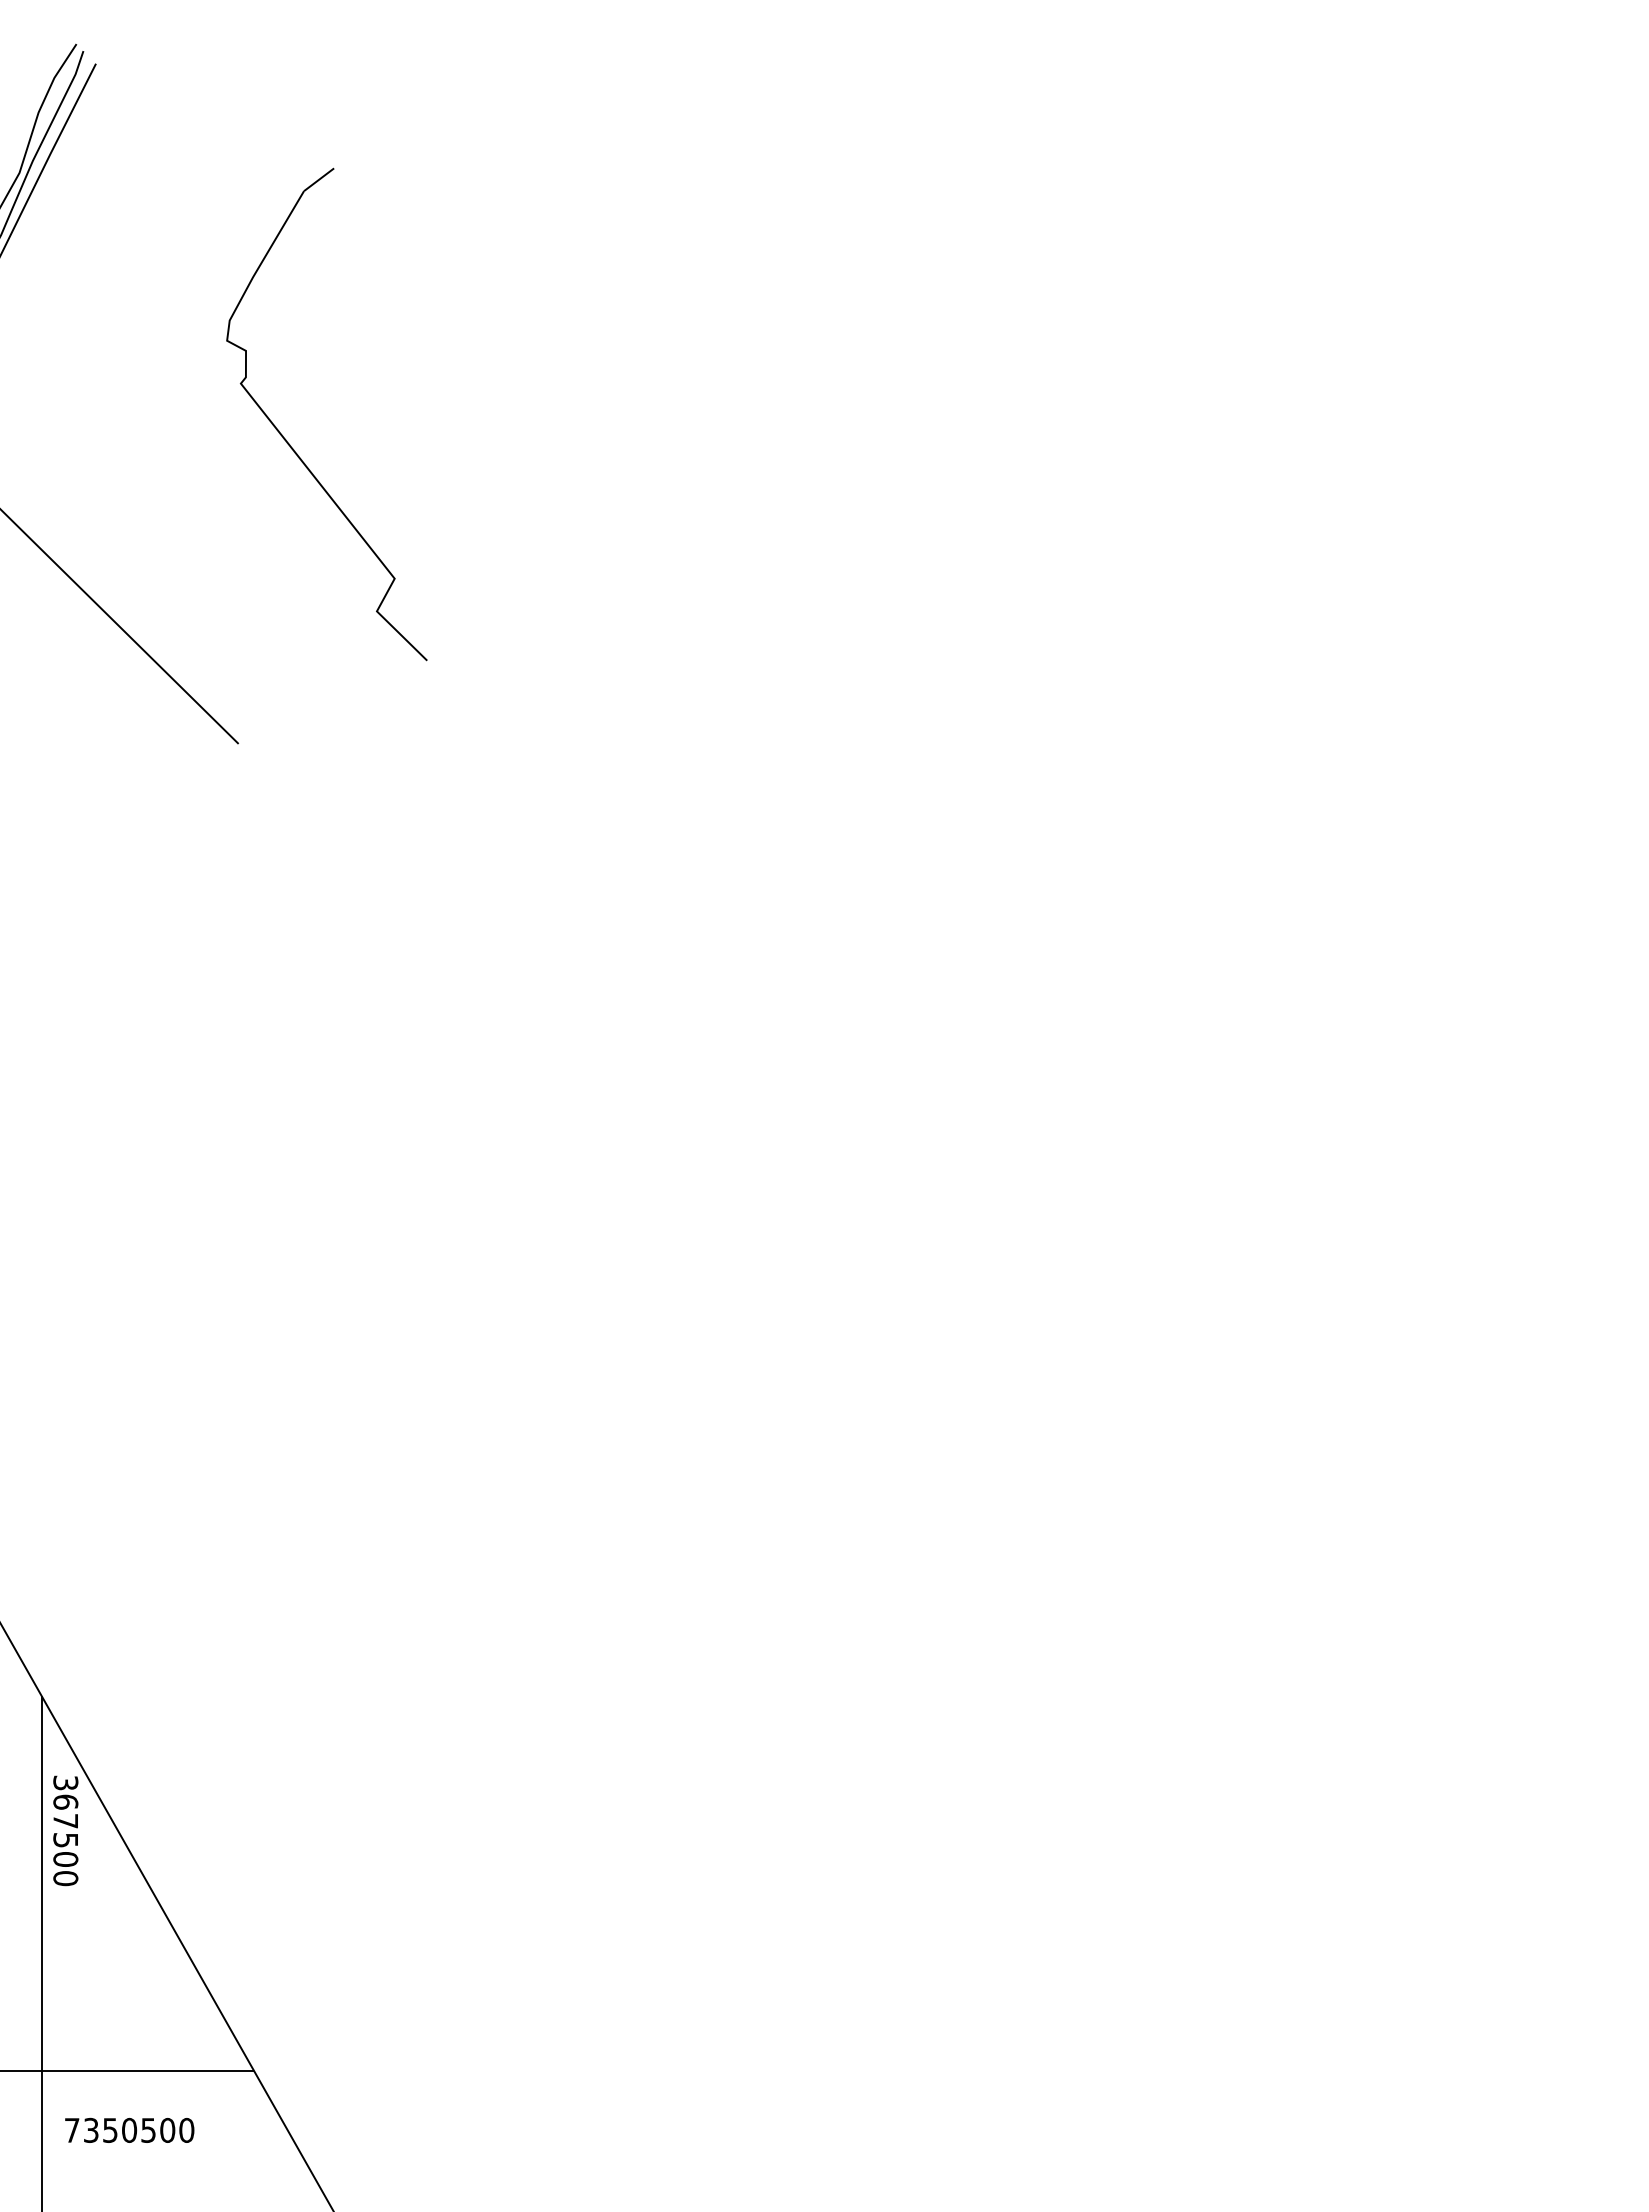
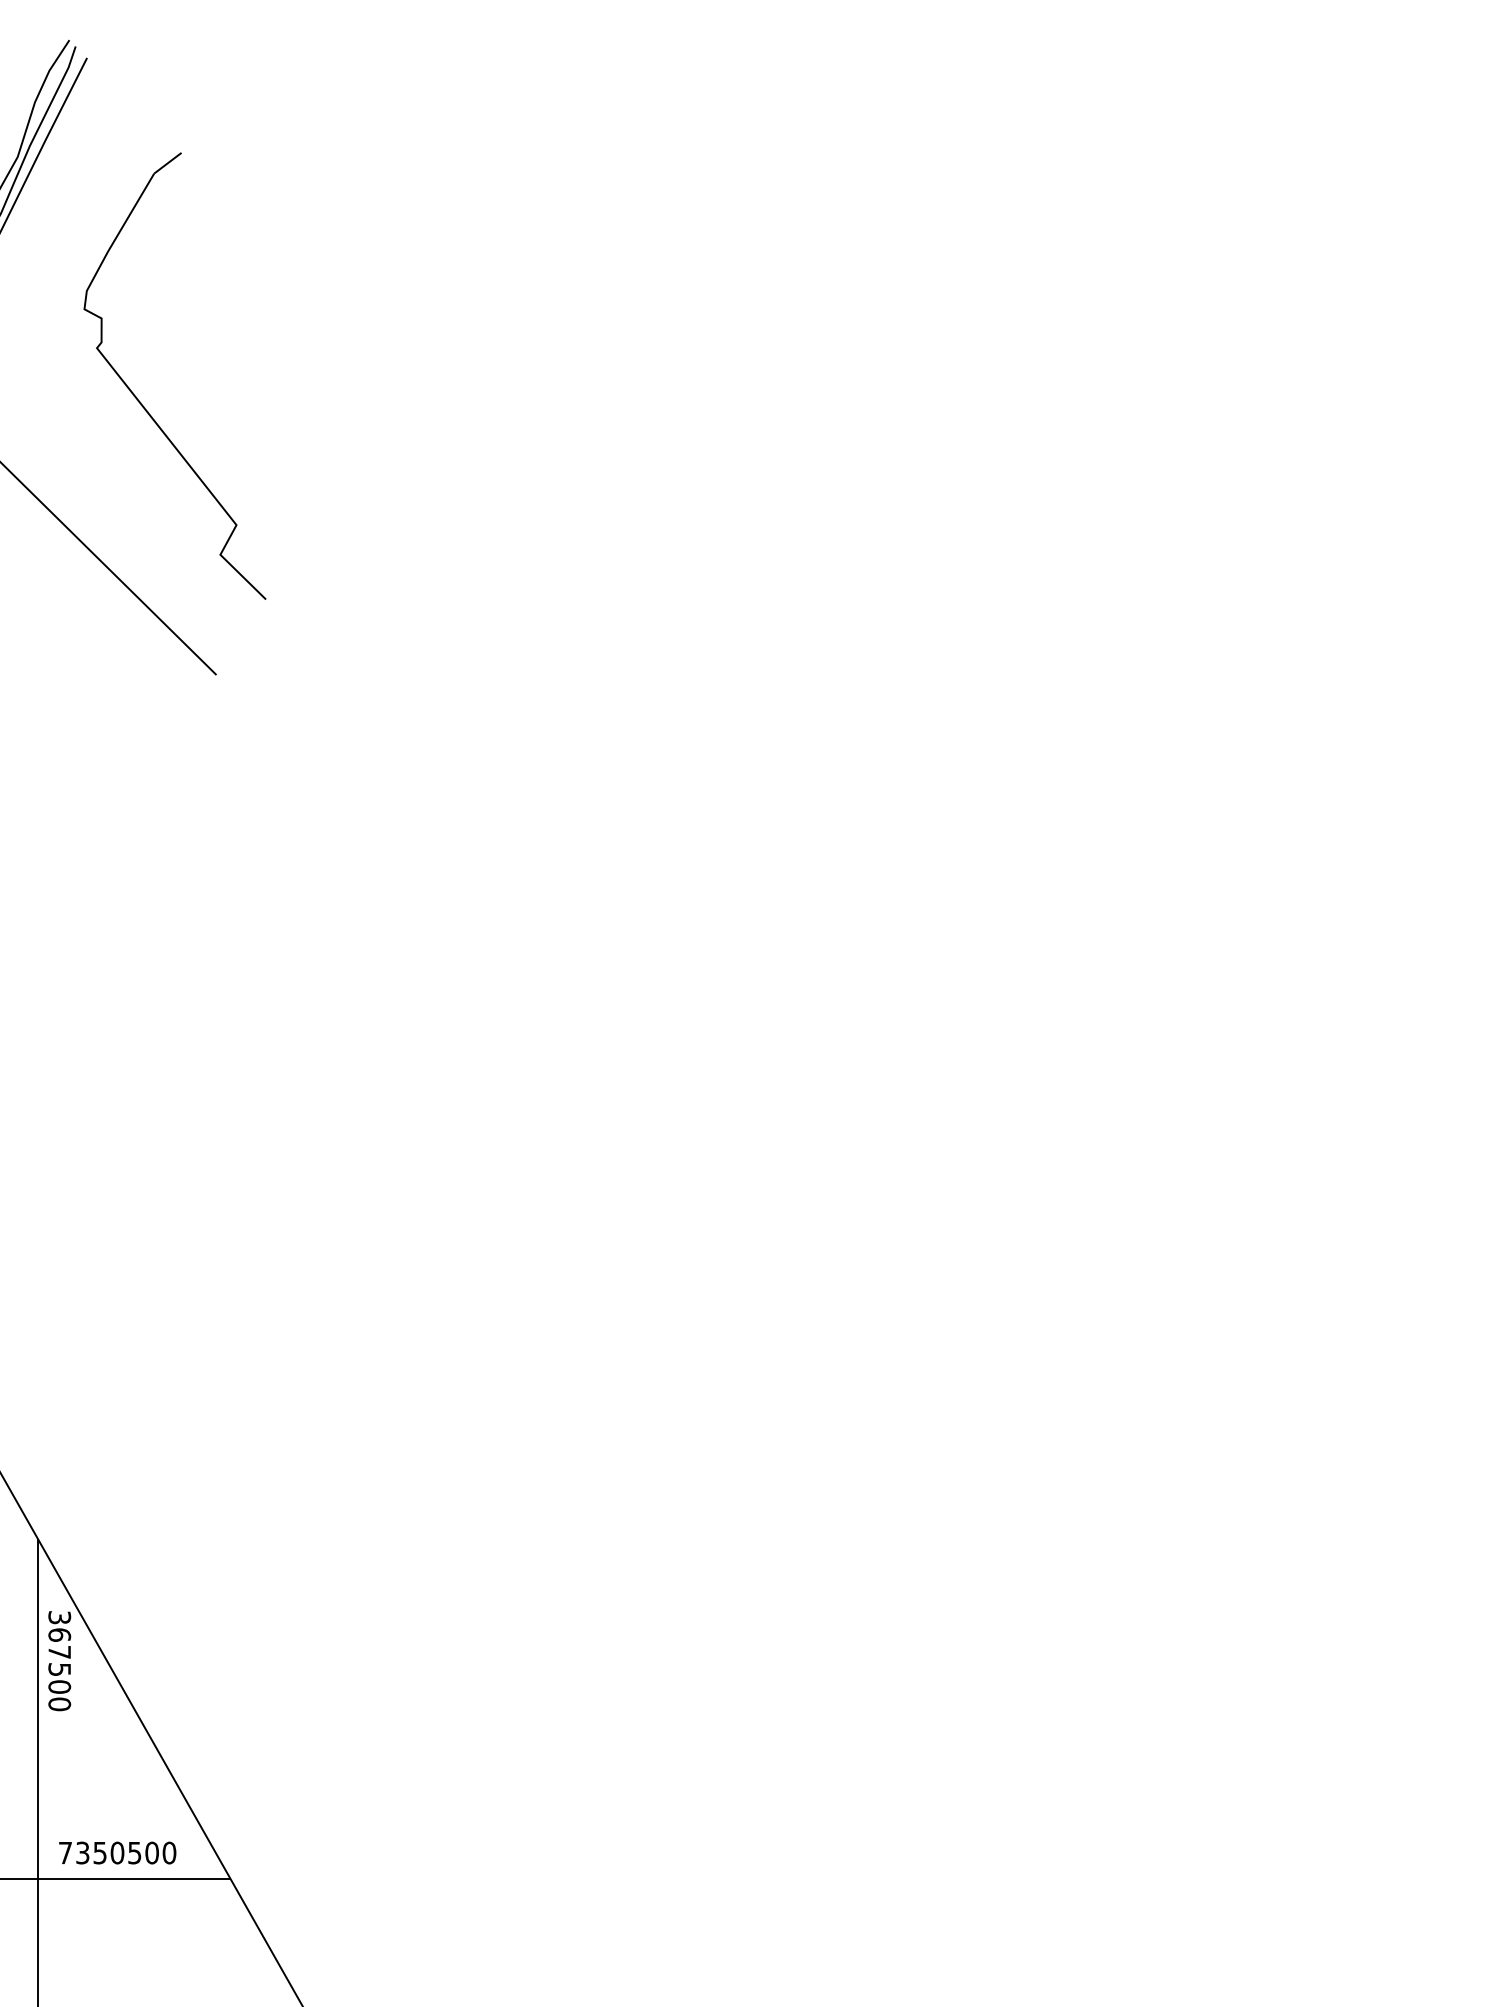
part: (290, 444) -> (141, 403), moved
text: (129, 2129) -> (117, 1852), moved

